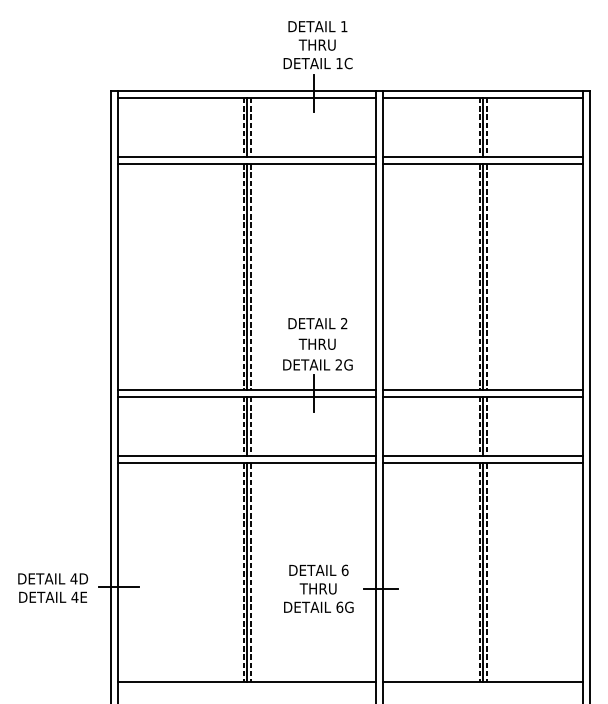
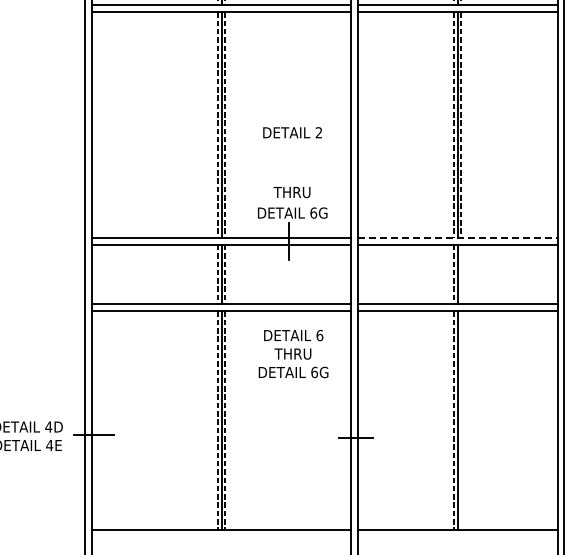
text: (317, 323) -> (292, 132), moved
text: (338, 364) -> (313, 212), 2G -> 6G
line: (483, 389) -> (458, 237), solid -> dashed
line: (486, 426) -> (461, 274), removed
line: (486, 572) -> (461, 420), removed
text: (318, 588) -> (293, 353), moved

